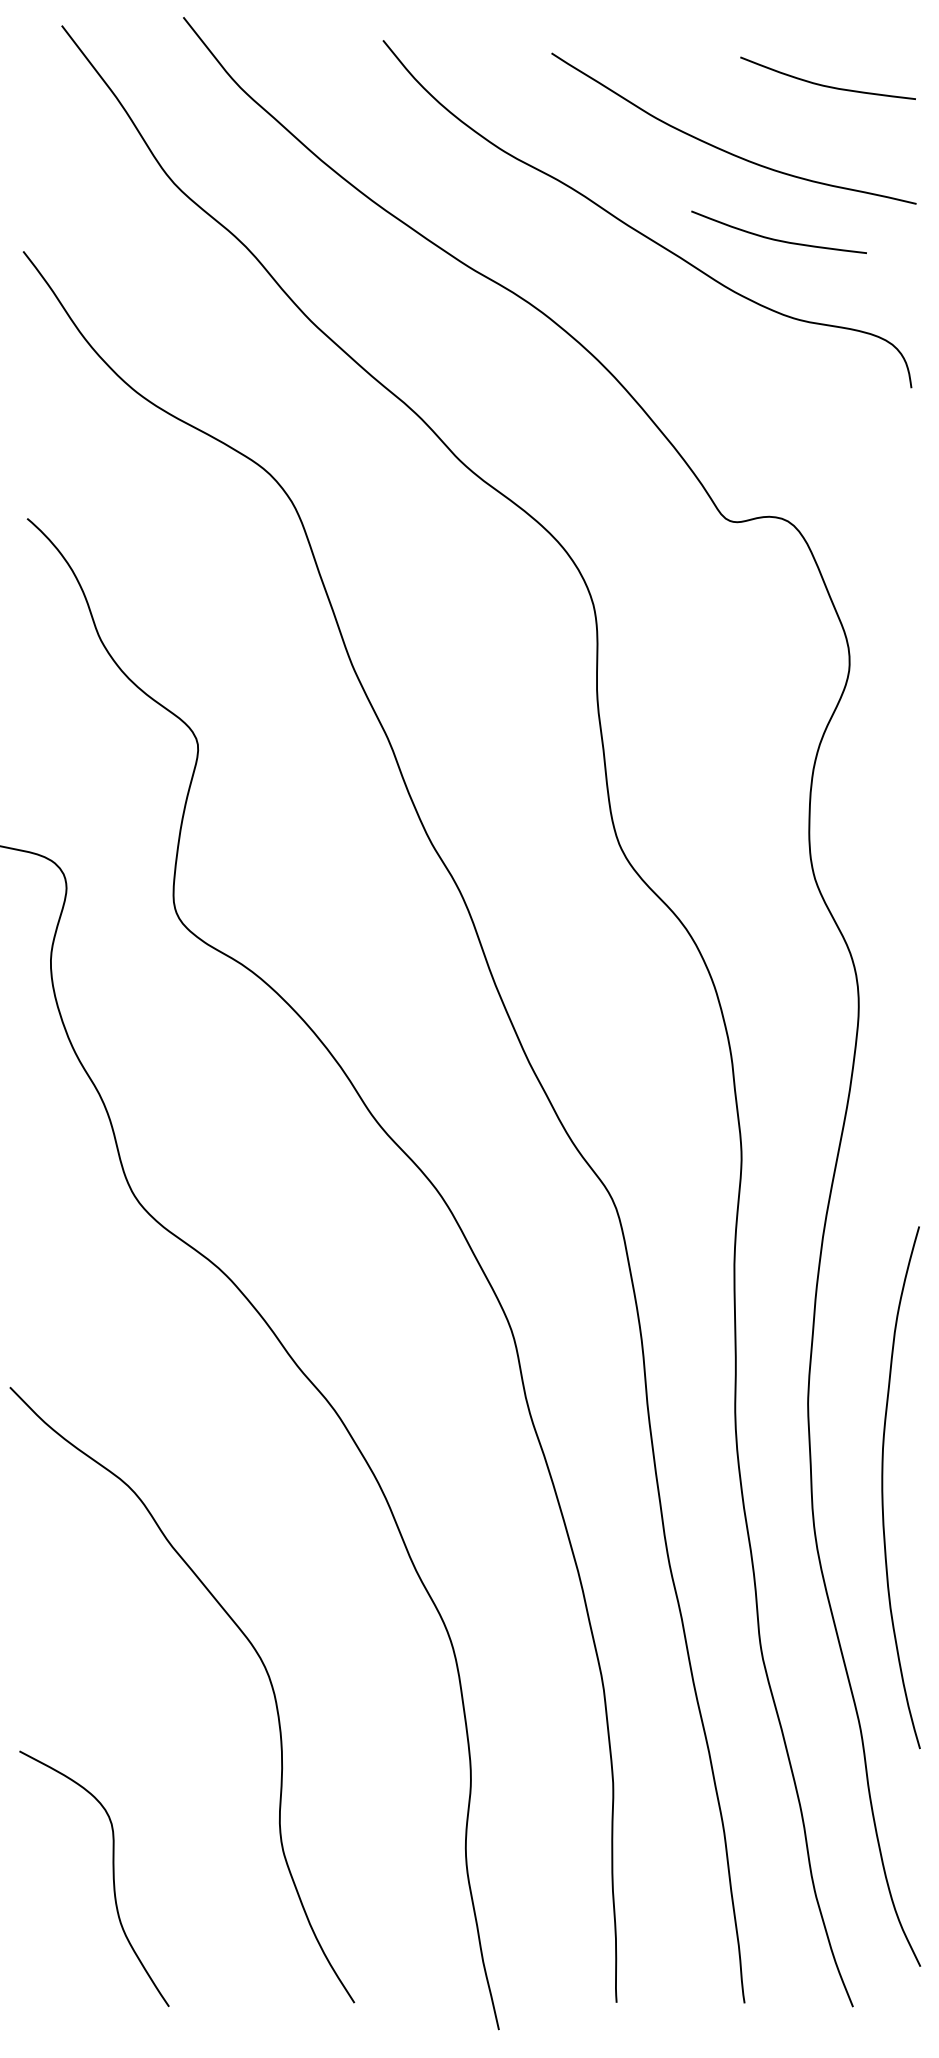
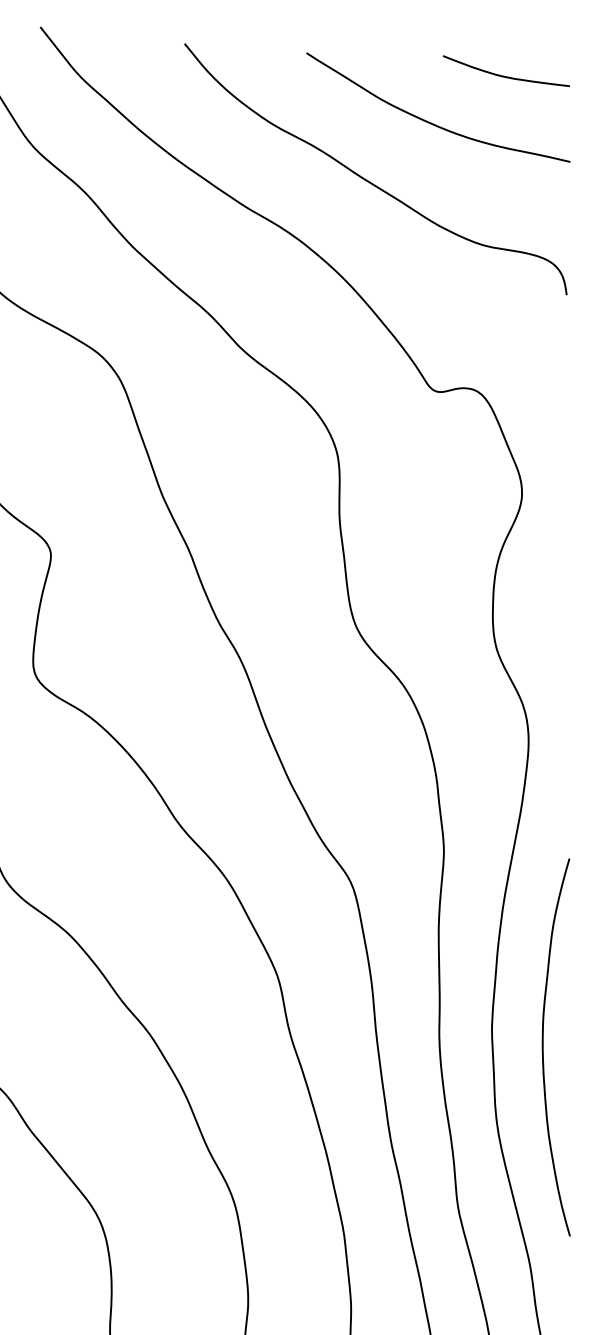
curve: (778, 239) -> (470, 187), removed
curve: (883, 1487) -> (543, 1047), moved

